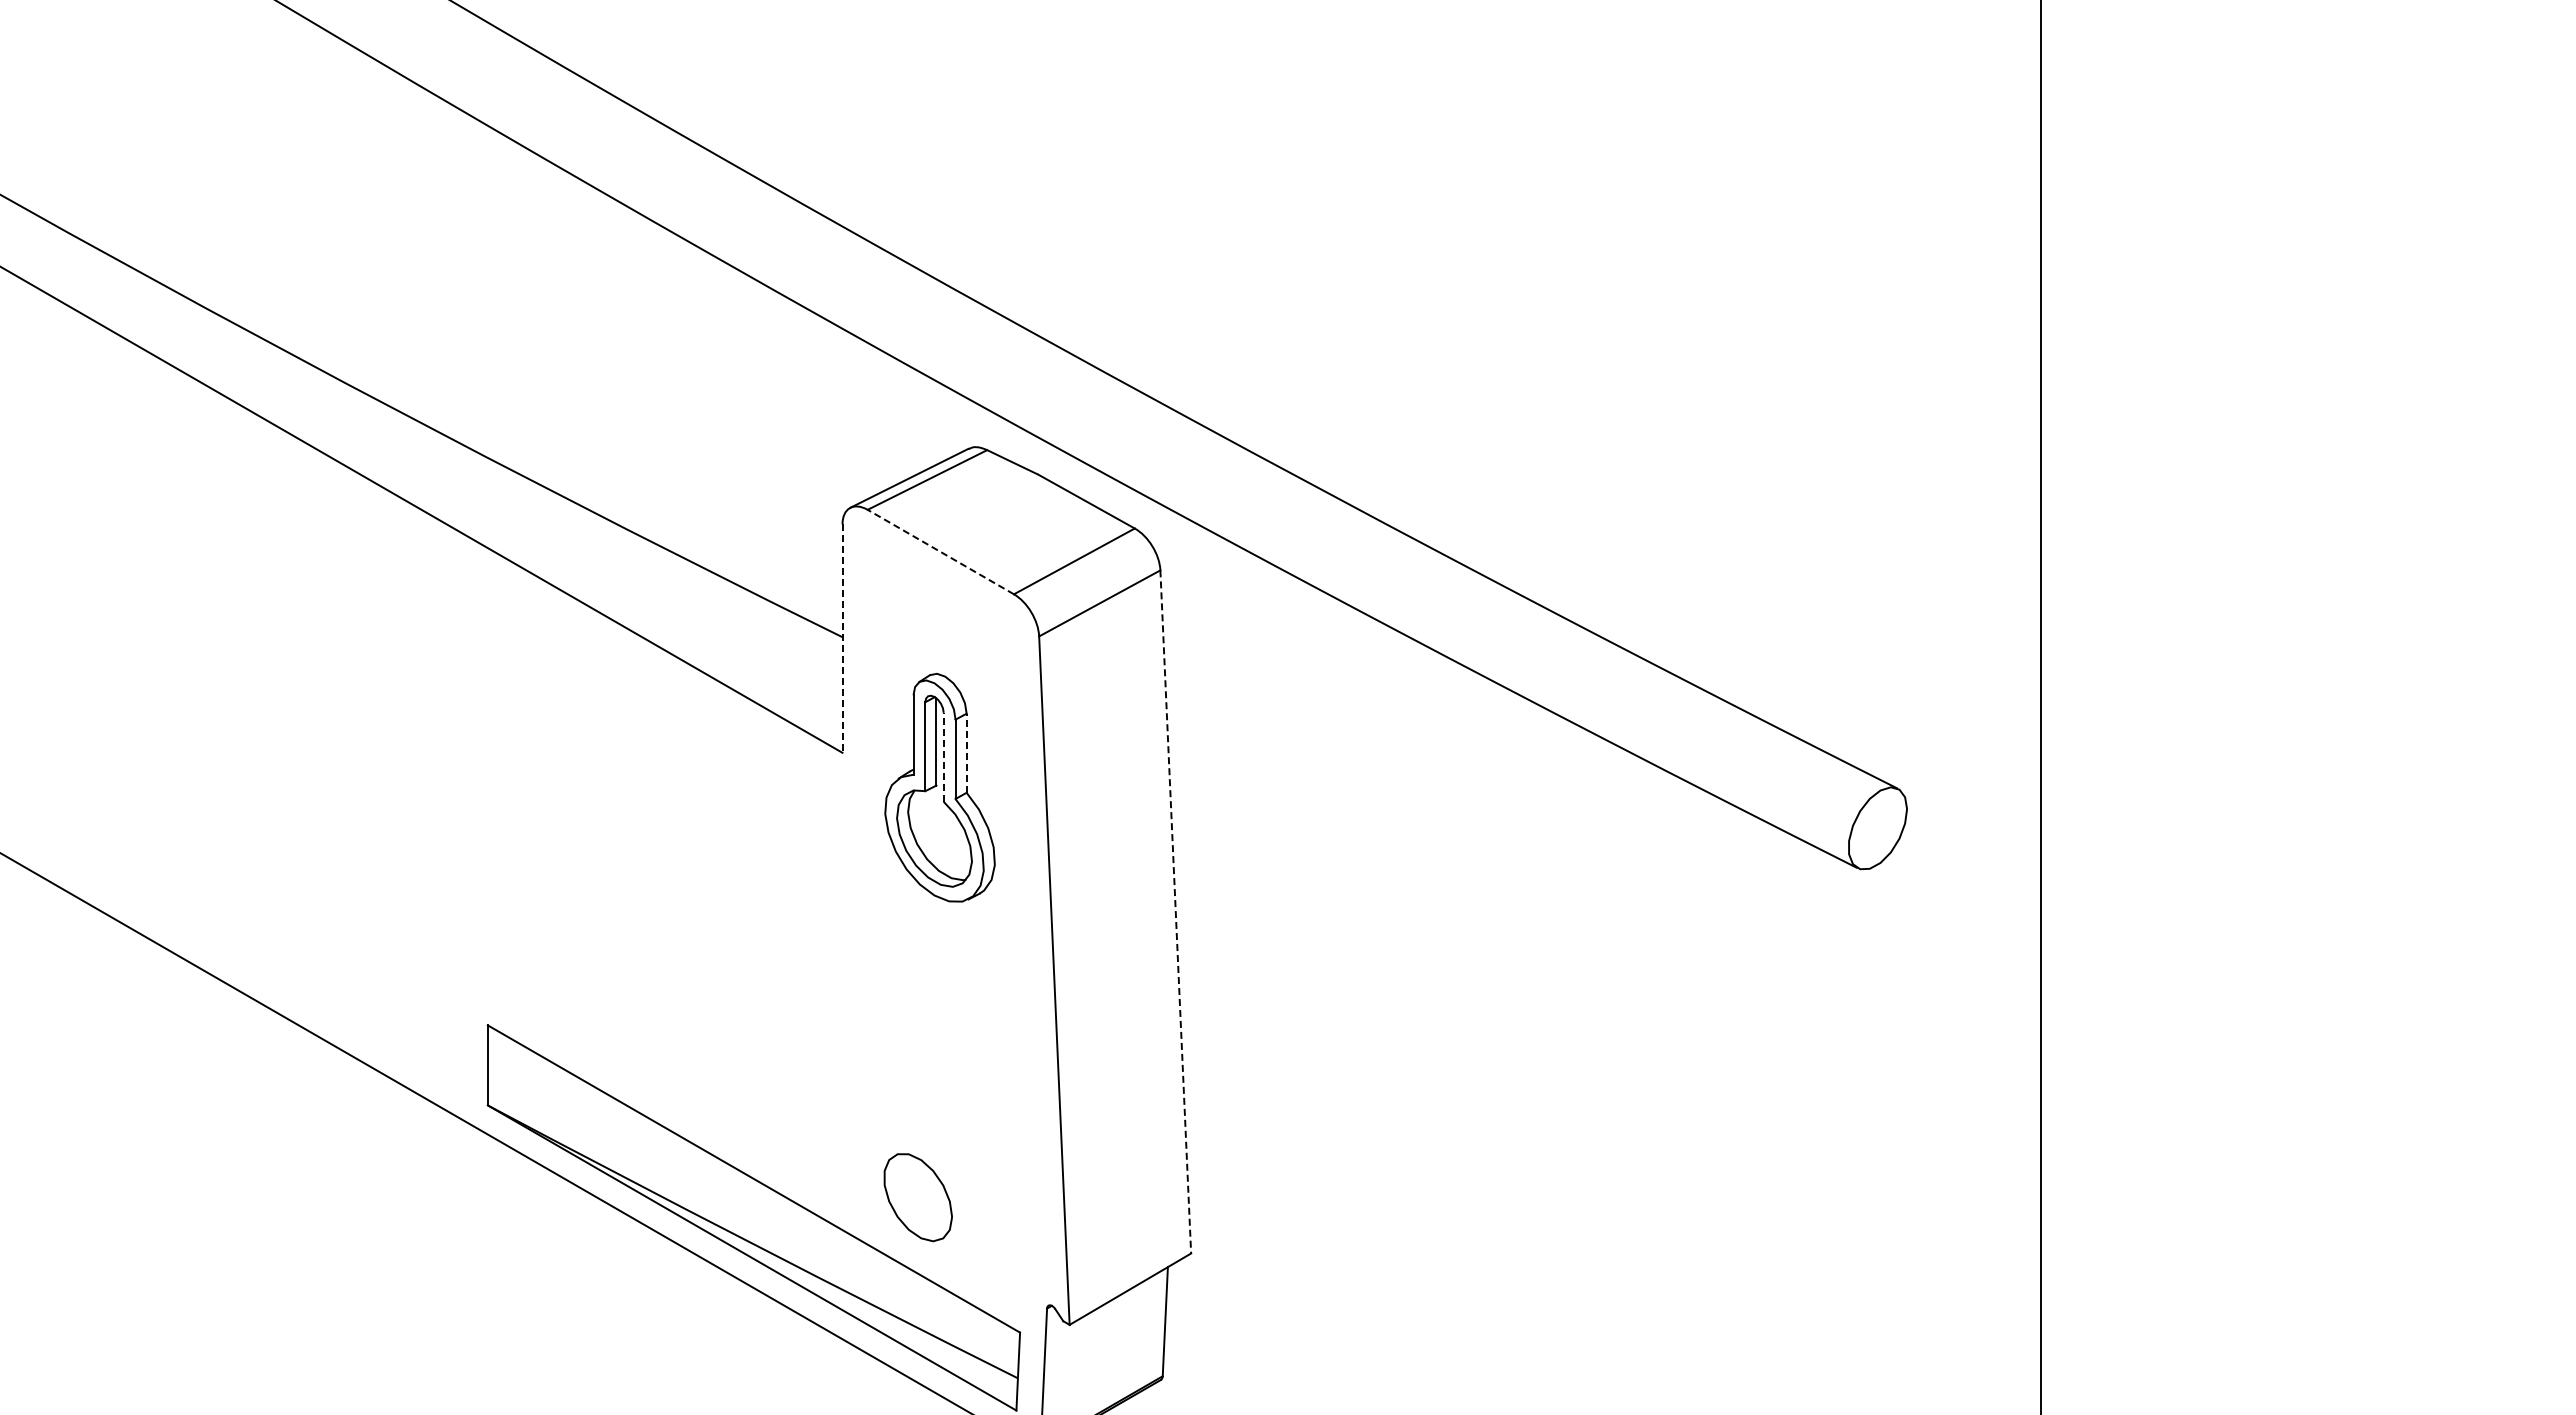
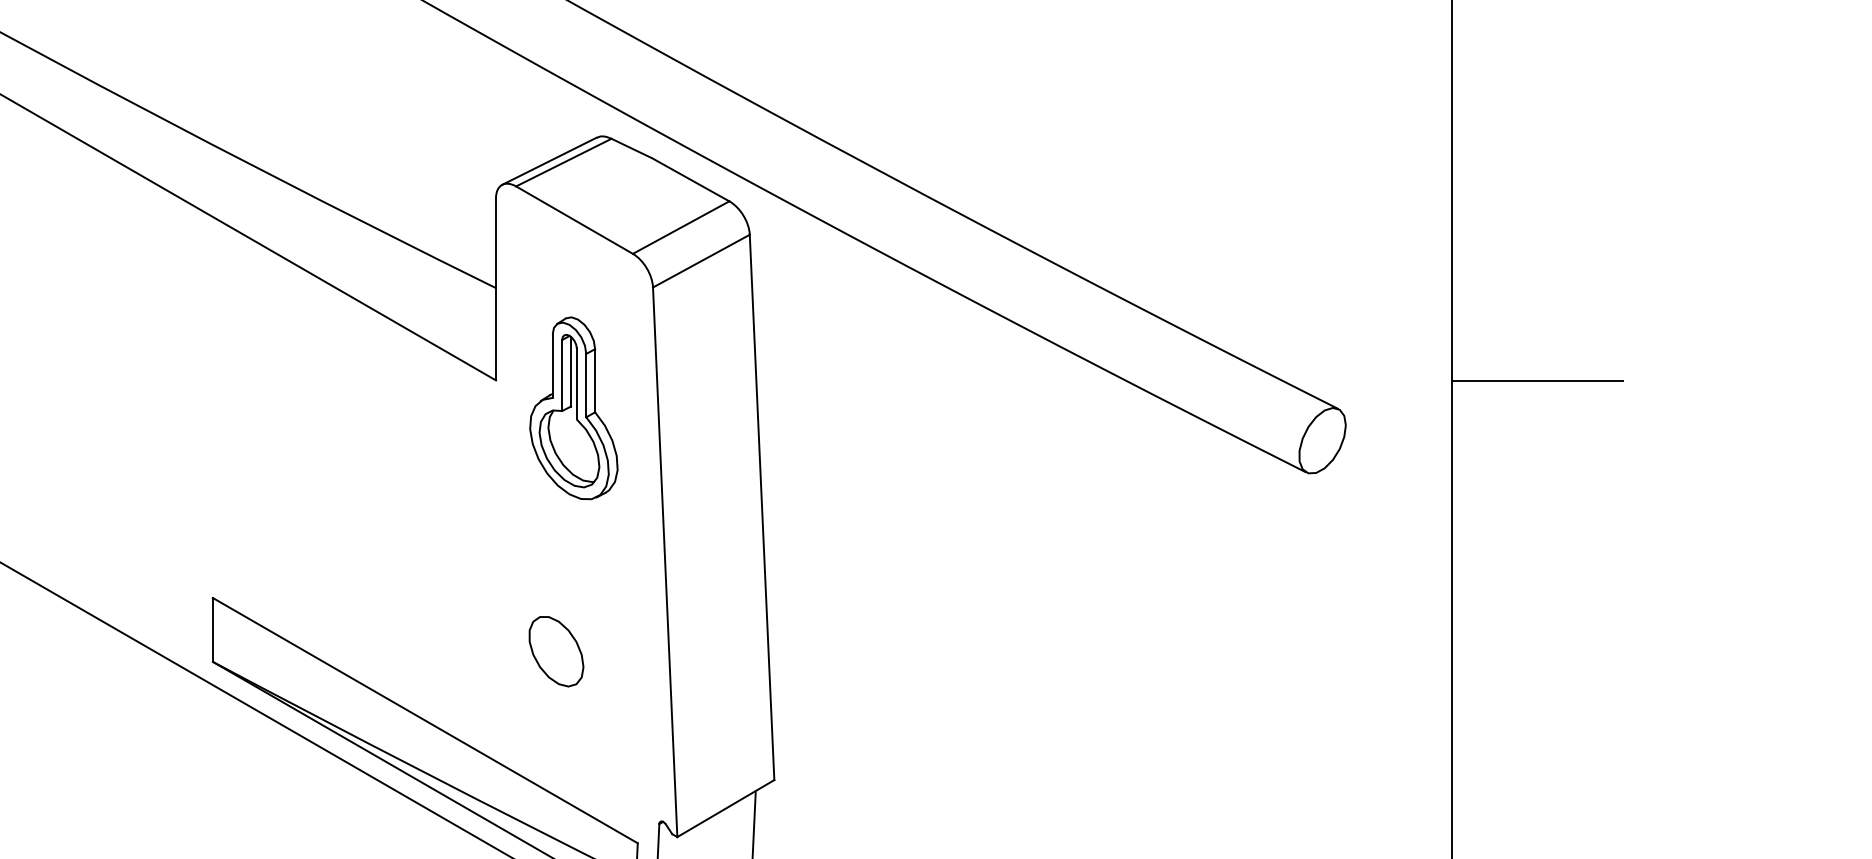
line: (940, 551) -> (574, 219), dashed -> solid
line: (842, 639) -> (496, 289), dashed -> solid
line: (966, 753) -> (595, 380), dashed -> solid
line: (2147, 754) -> (1537, 381), added
line: (943, 756) -> (576, 383), dashed -> solid
line: (1175, 911) -> (761, 507), dashed -> solid
part: (917, 1197) -> (555, 651), moved

